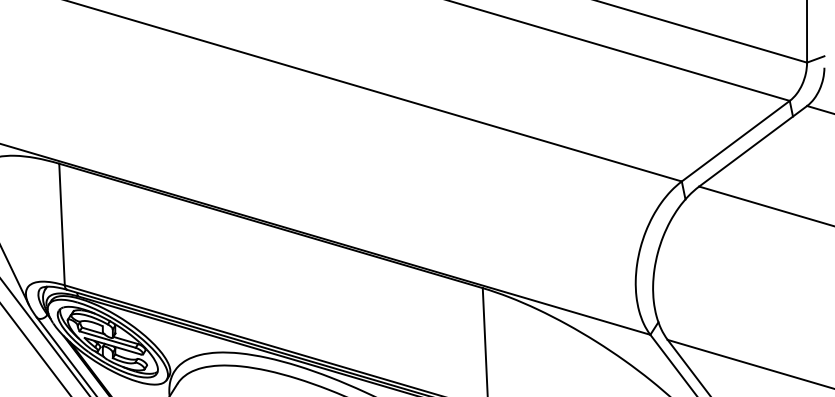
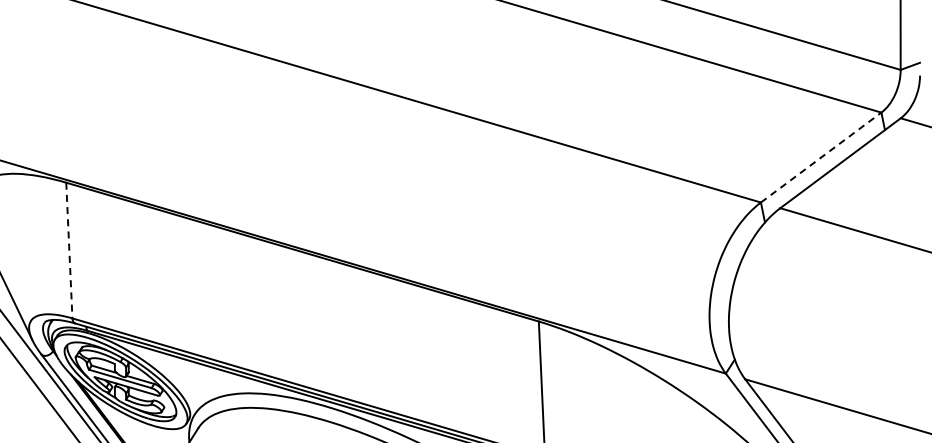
line: (736, 141) -> (821, 157), solid -> dashed
line: (62, 224) -> (69, 250), solid -> dashed

